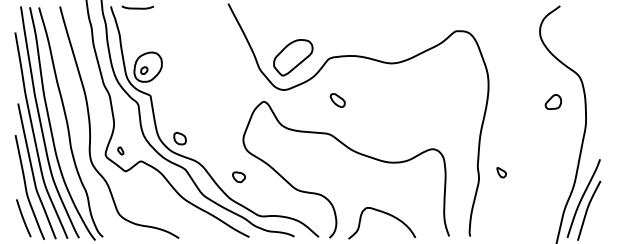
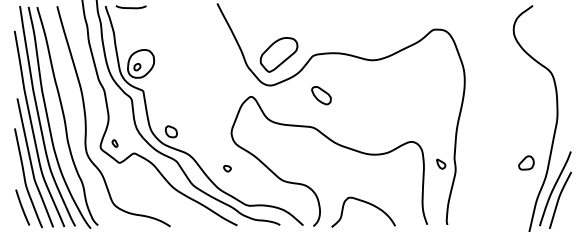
part: (336, 100) -> (320, 95), size x1.4
part: (553, 101) -> (526, 162), moved
part: (501, 171) -> (441, 163), moved
part: (239, 177) -> (227, 168), size x0.6

